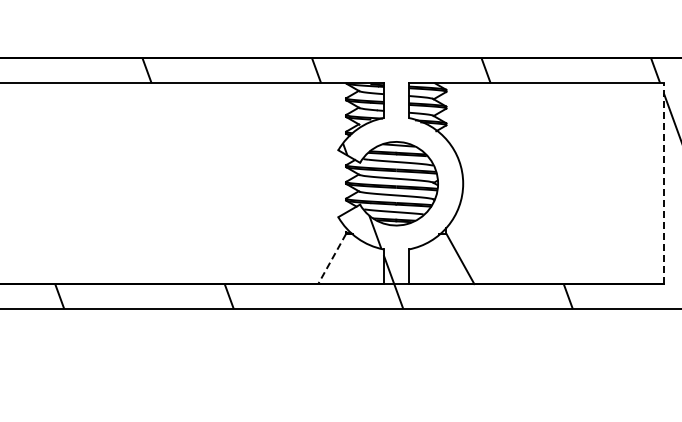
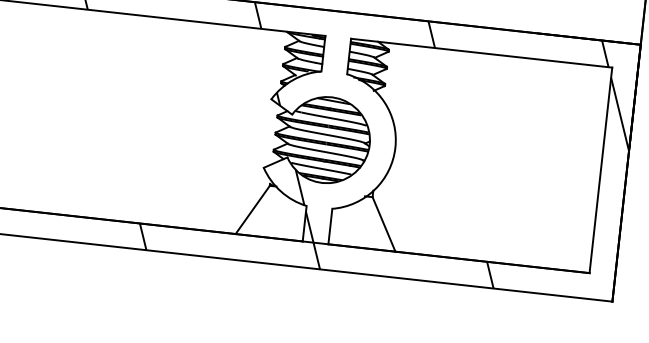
line: (663, 183) -> (600, 170), dashed -> solid
line: (332, 258) -> (253, 209), dashed -> solid

